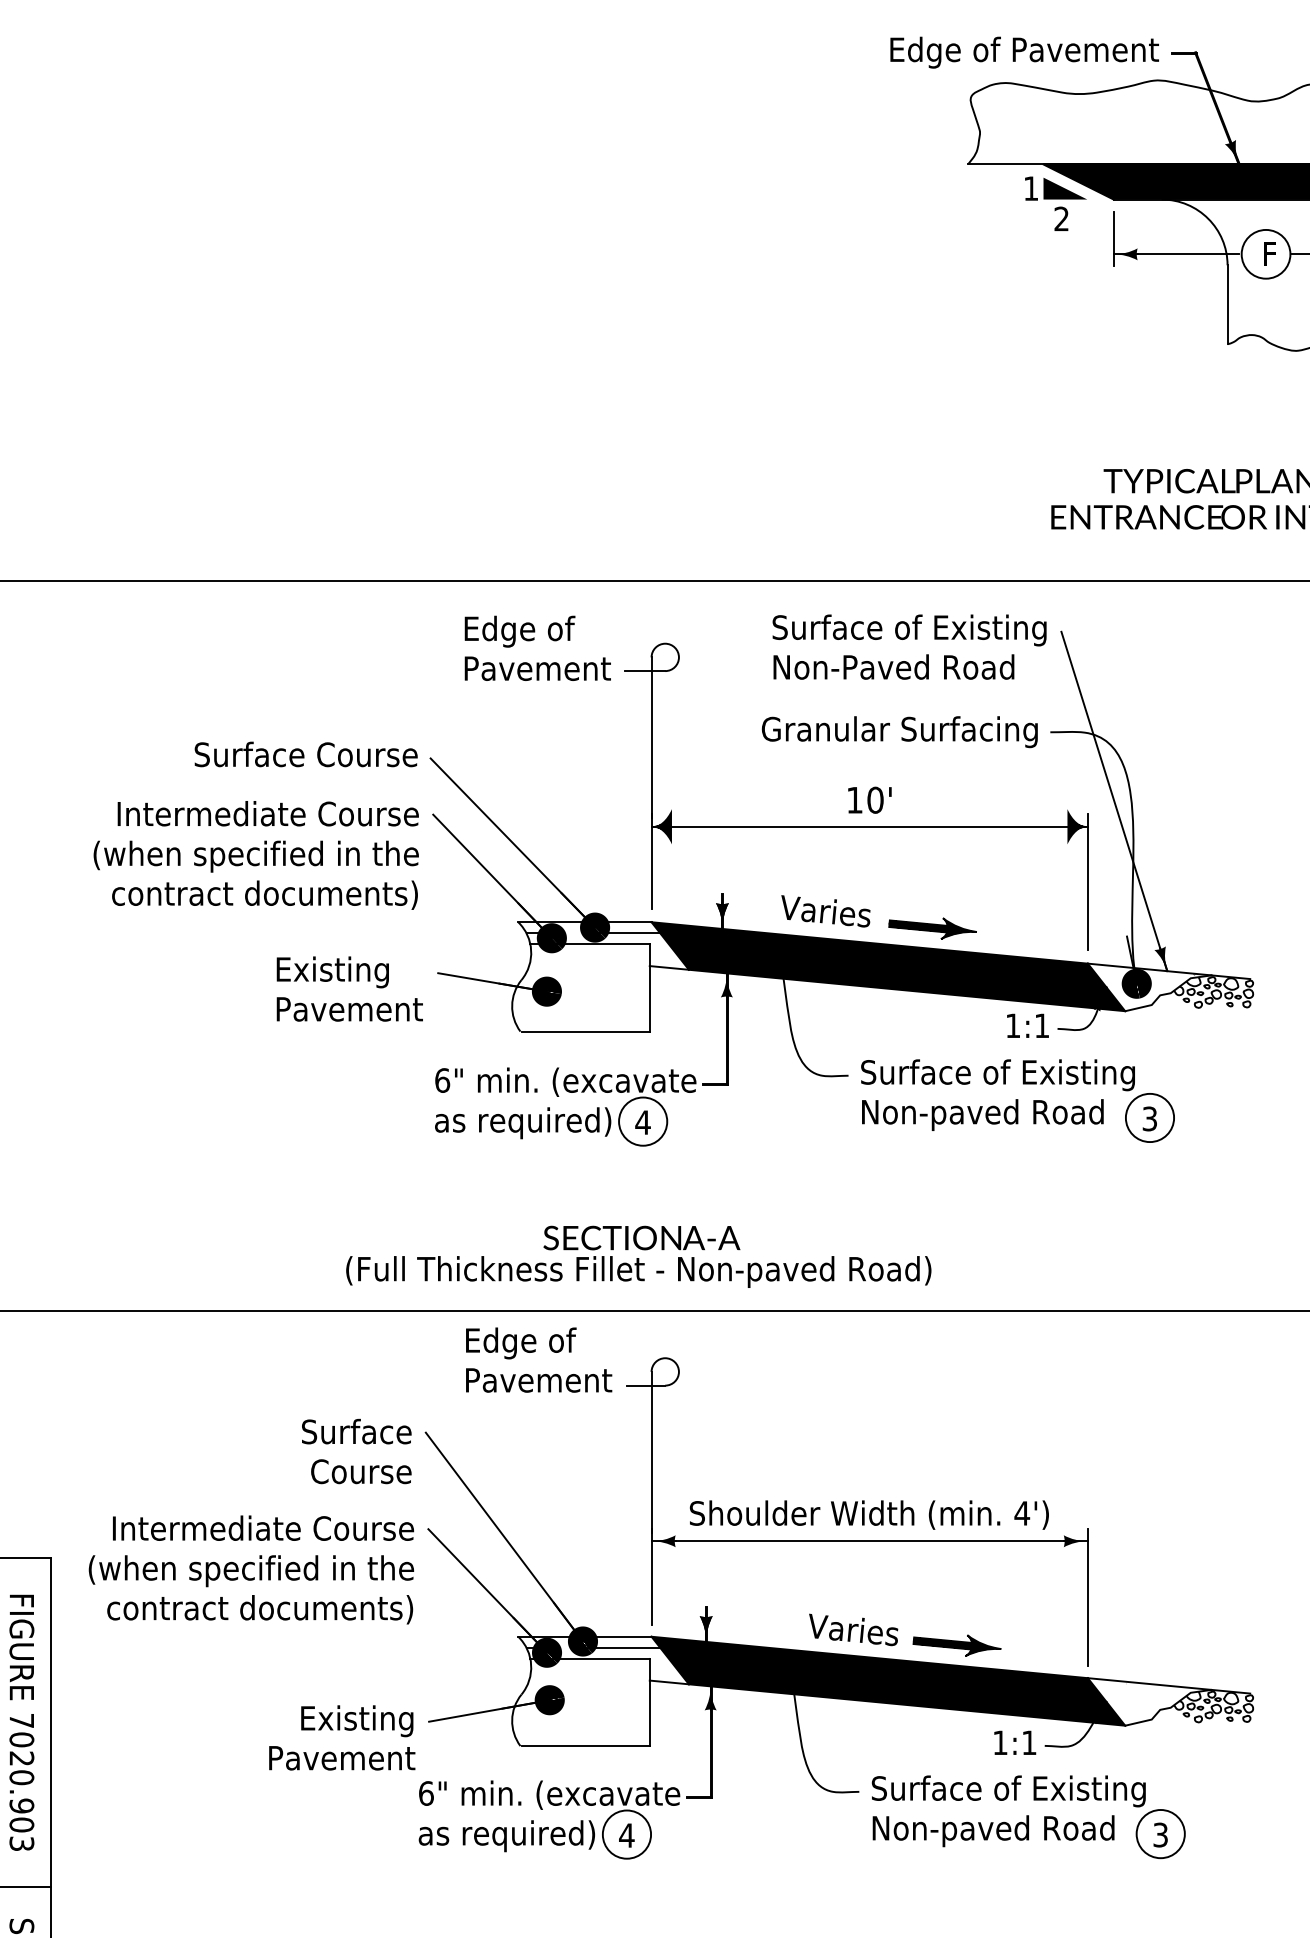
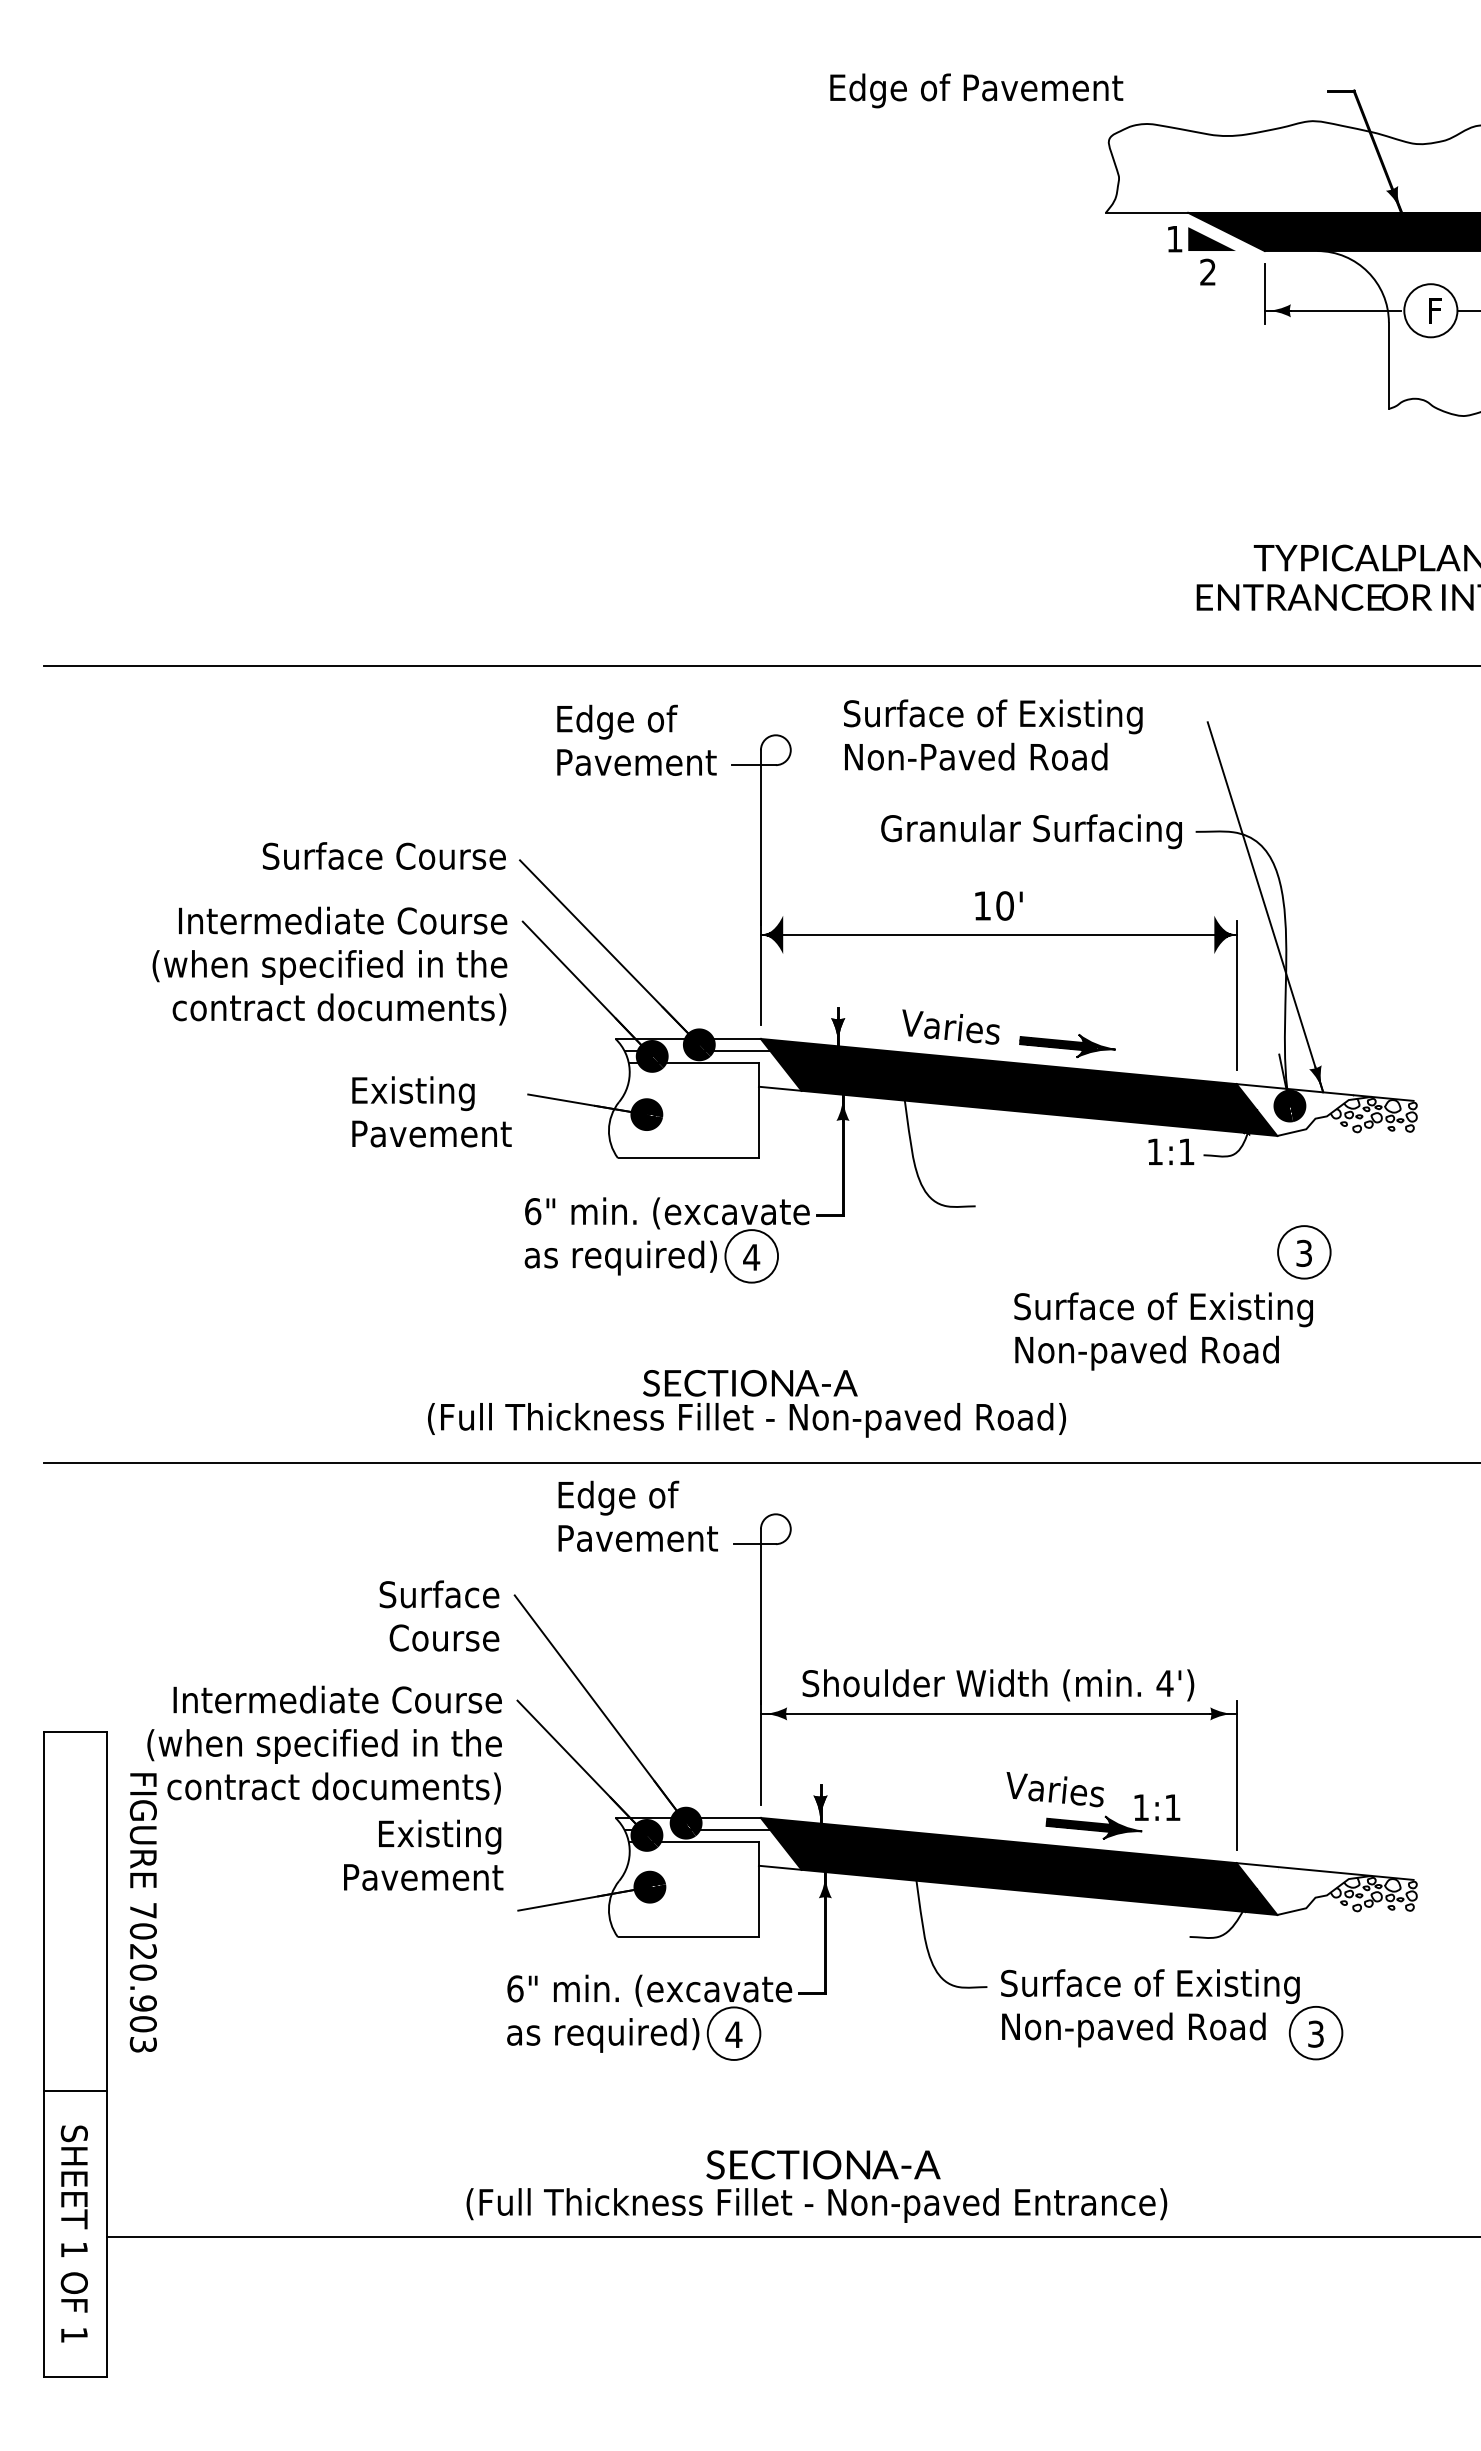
text: (1024, 52) -> (976, 90), moved
text: (909, 646) -> (993, 734), moved
text: (997, 1095) -> (1163, 1331), moved
text: (852, 1629) -> (1054, 1789), moved
text: (21, 1722) -> (142, 1912), moved
text: (342, 1737) -> (423, 1854), moved
text: (1015, 1742) -> (1157, 1807), moved

